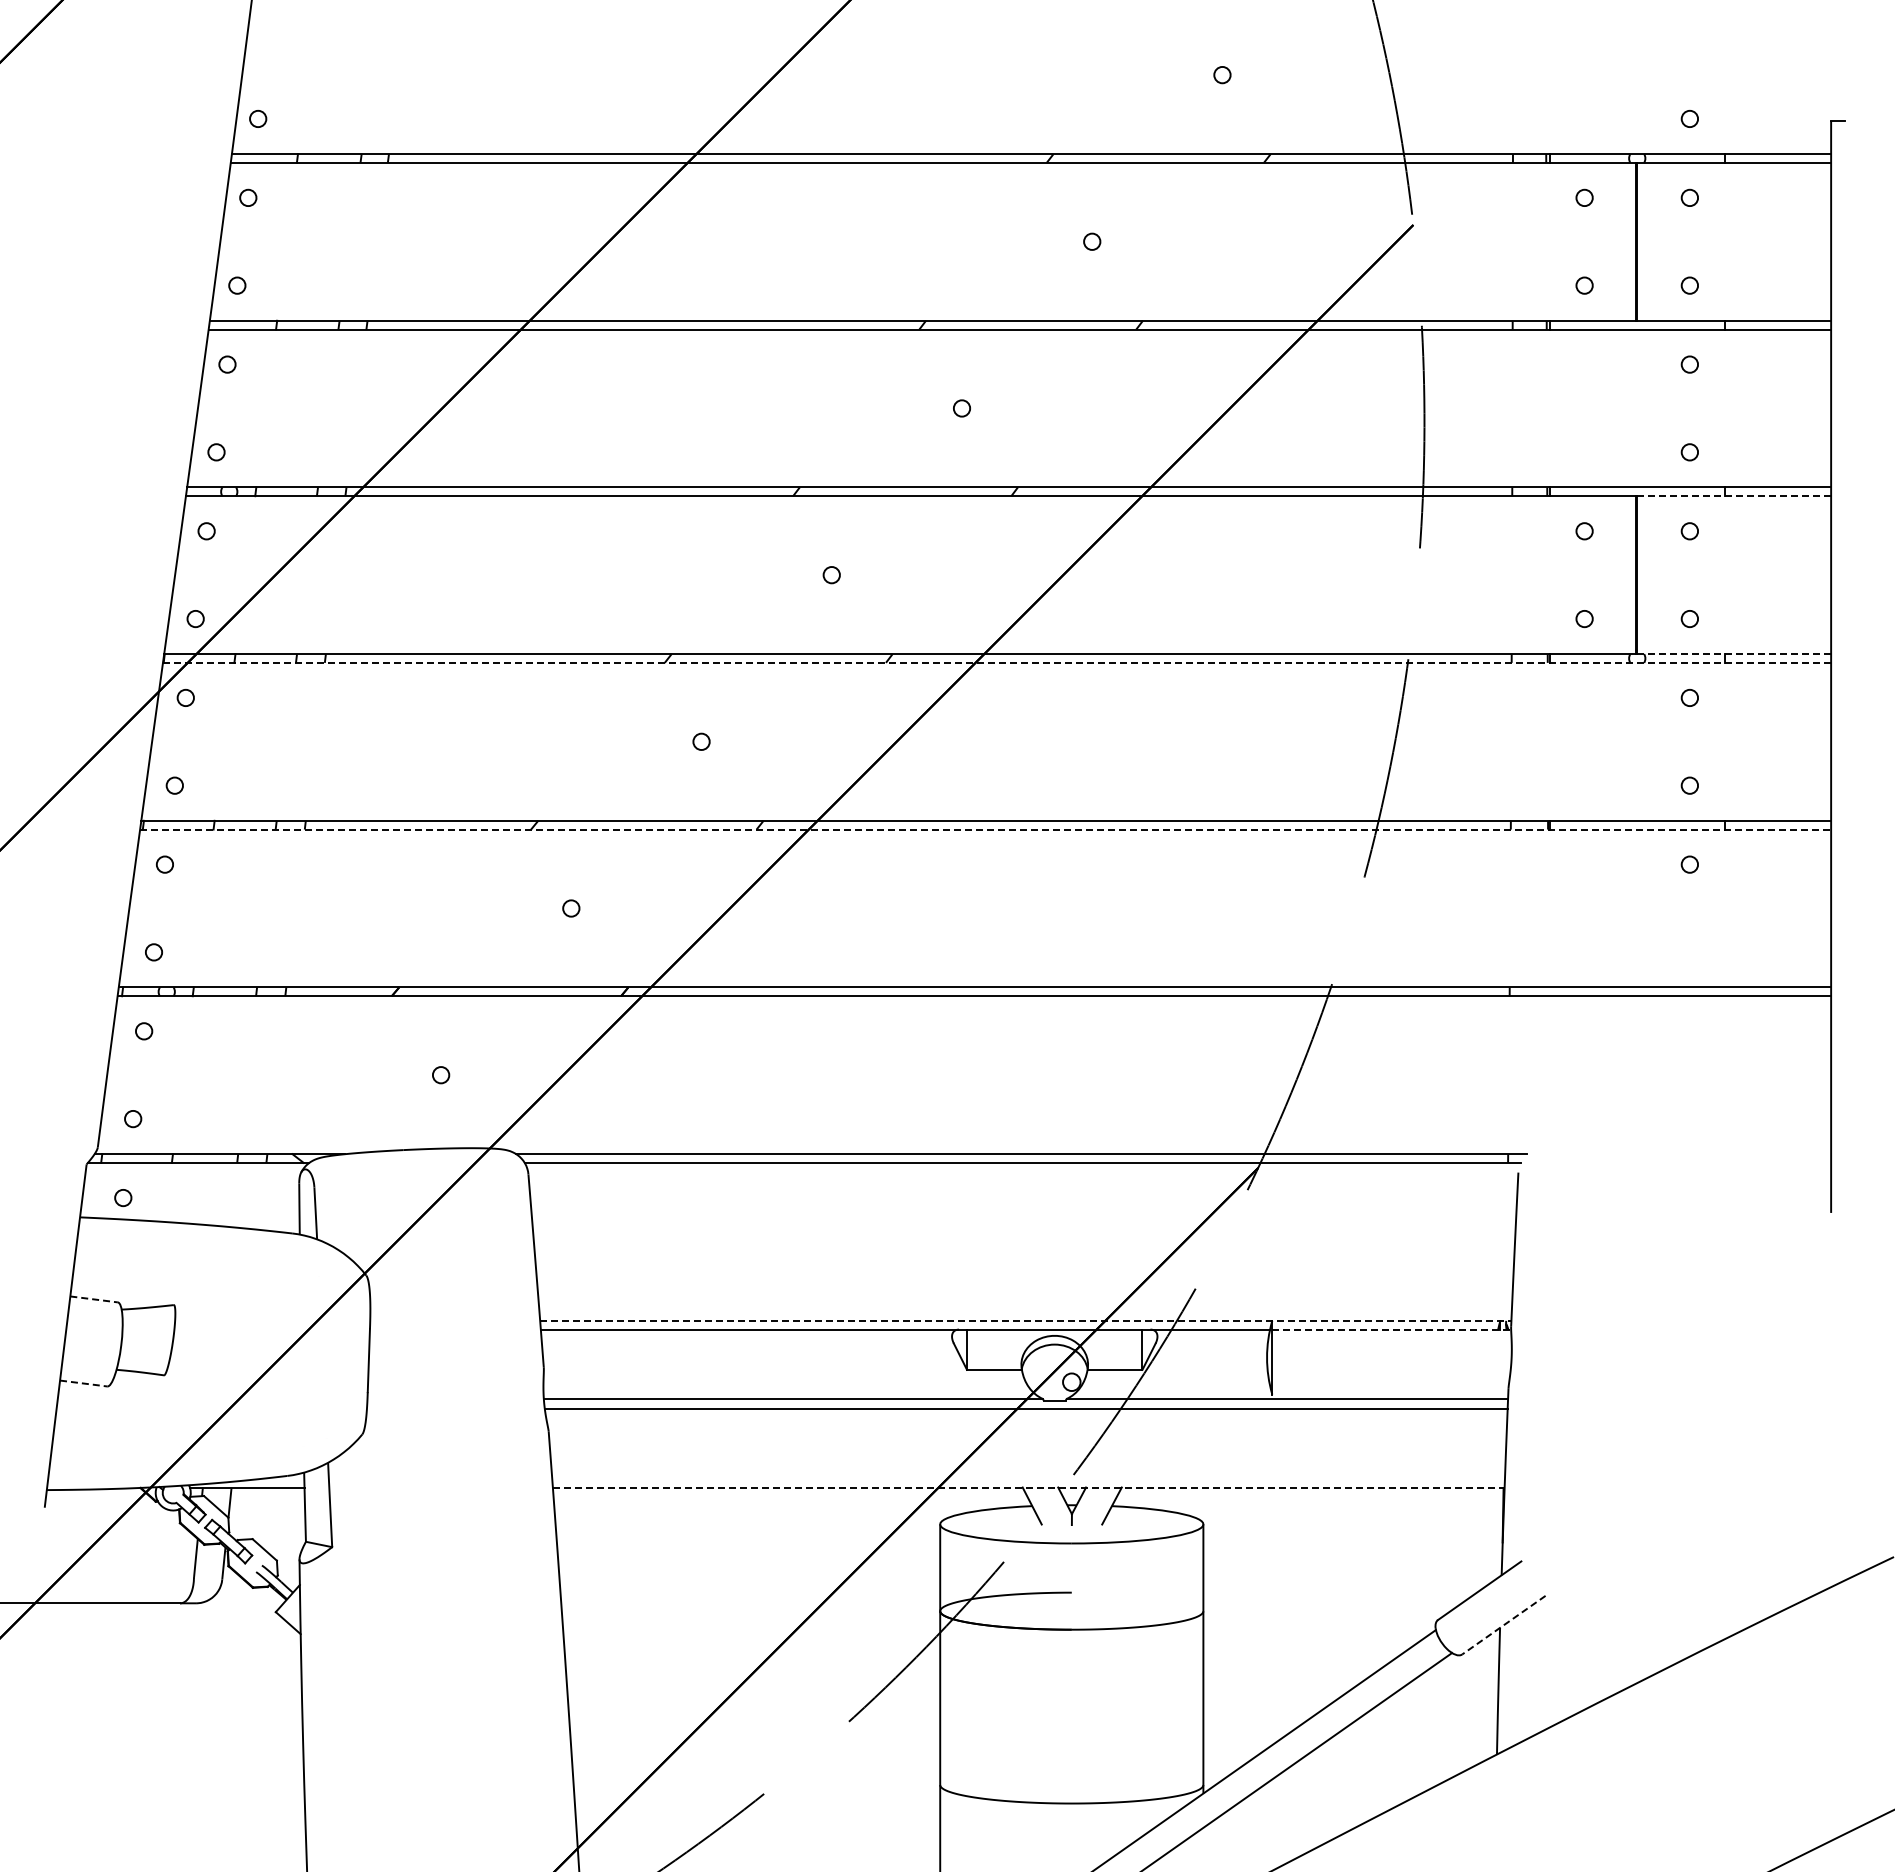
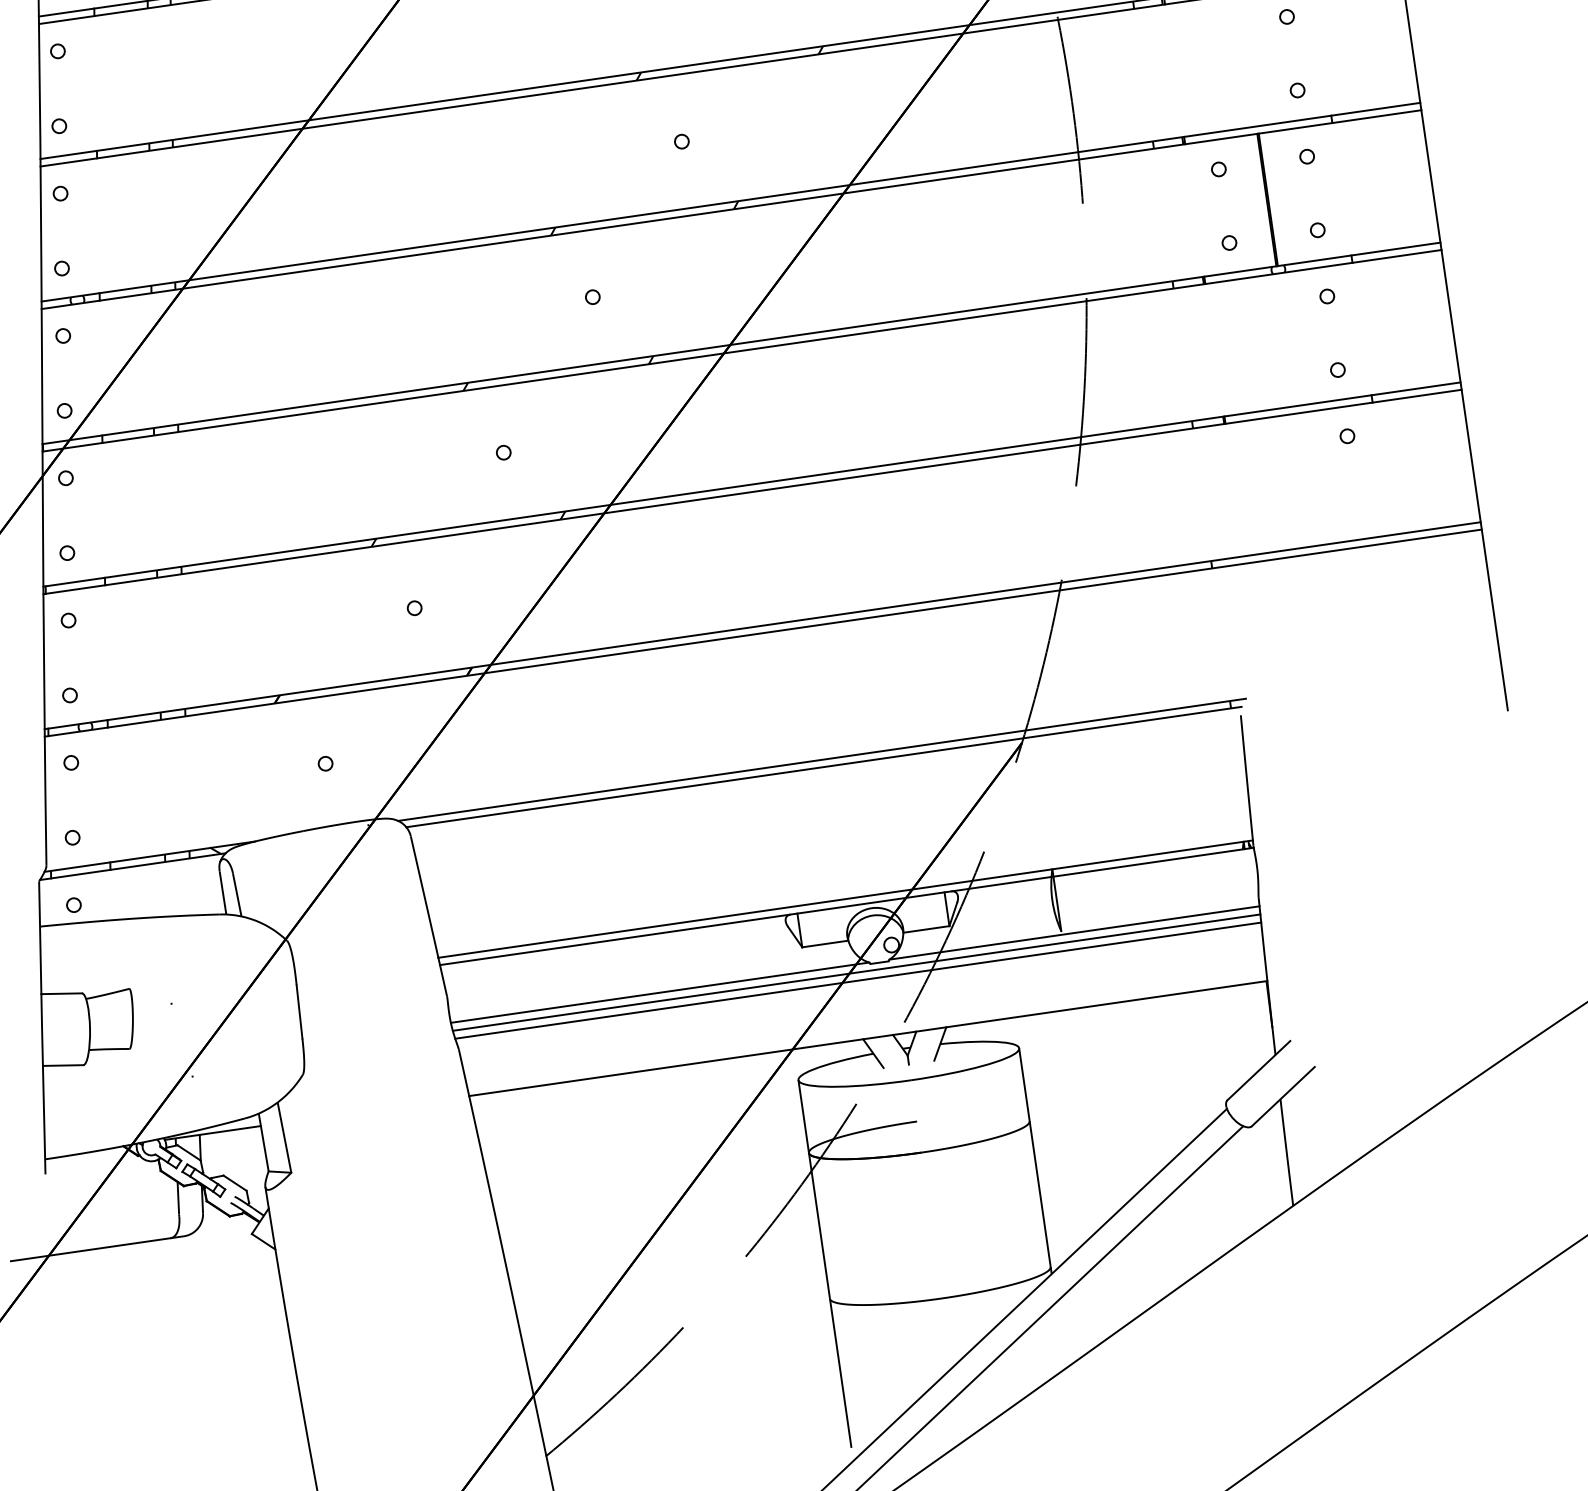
line: (1734, 496) -> (1340, 122), dashed -> solid
line: (1734, 654) -> (1359, 254), dashed -> solid
line: (997, 662) -> (742, 350), dashed -> solid
line: (985, 829) -> (752, 491), dashed -> solid
line: (94, 1299) -> (62, 993), dashed -> solid
line: (1025, 1320) -> (845, 898), dashed -> solid
line: (1392, 1329) -> (1154, 862), dashed -> solid
line: (83, 1383) -> (62, 1065), dashed -> solid
line: (1026, 1418) -> (858, 980), added
line: (1028, 1487) -> (868, 1038), dashed -> solid
line: (1503, 1625) -> (1283, 1096), dashed -> solid

